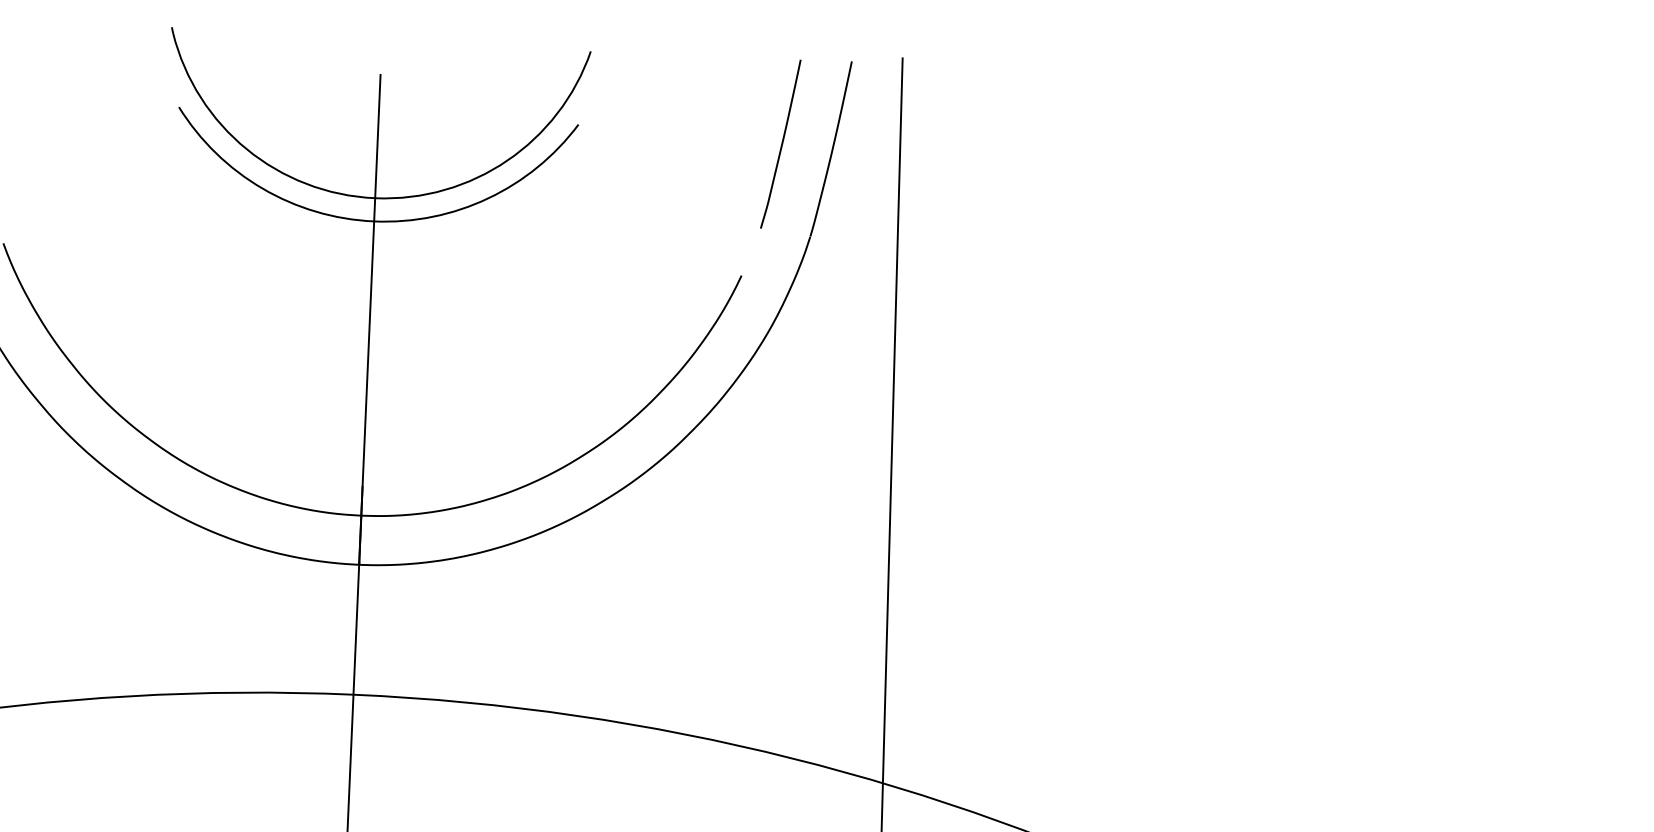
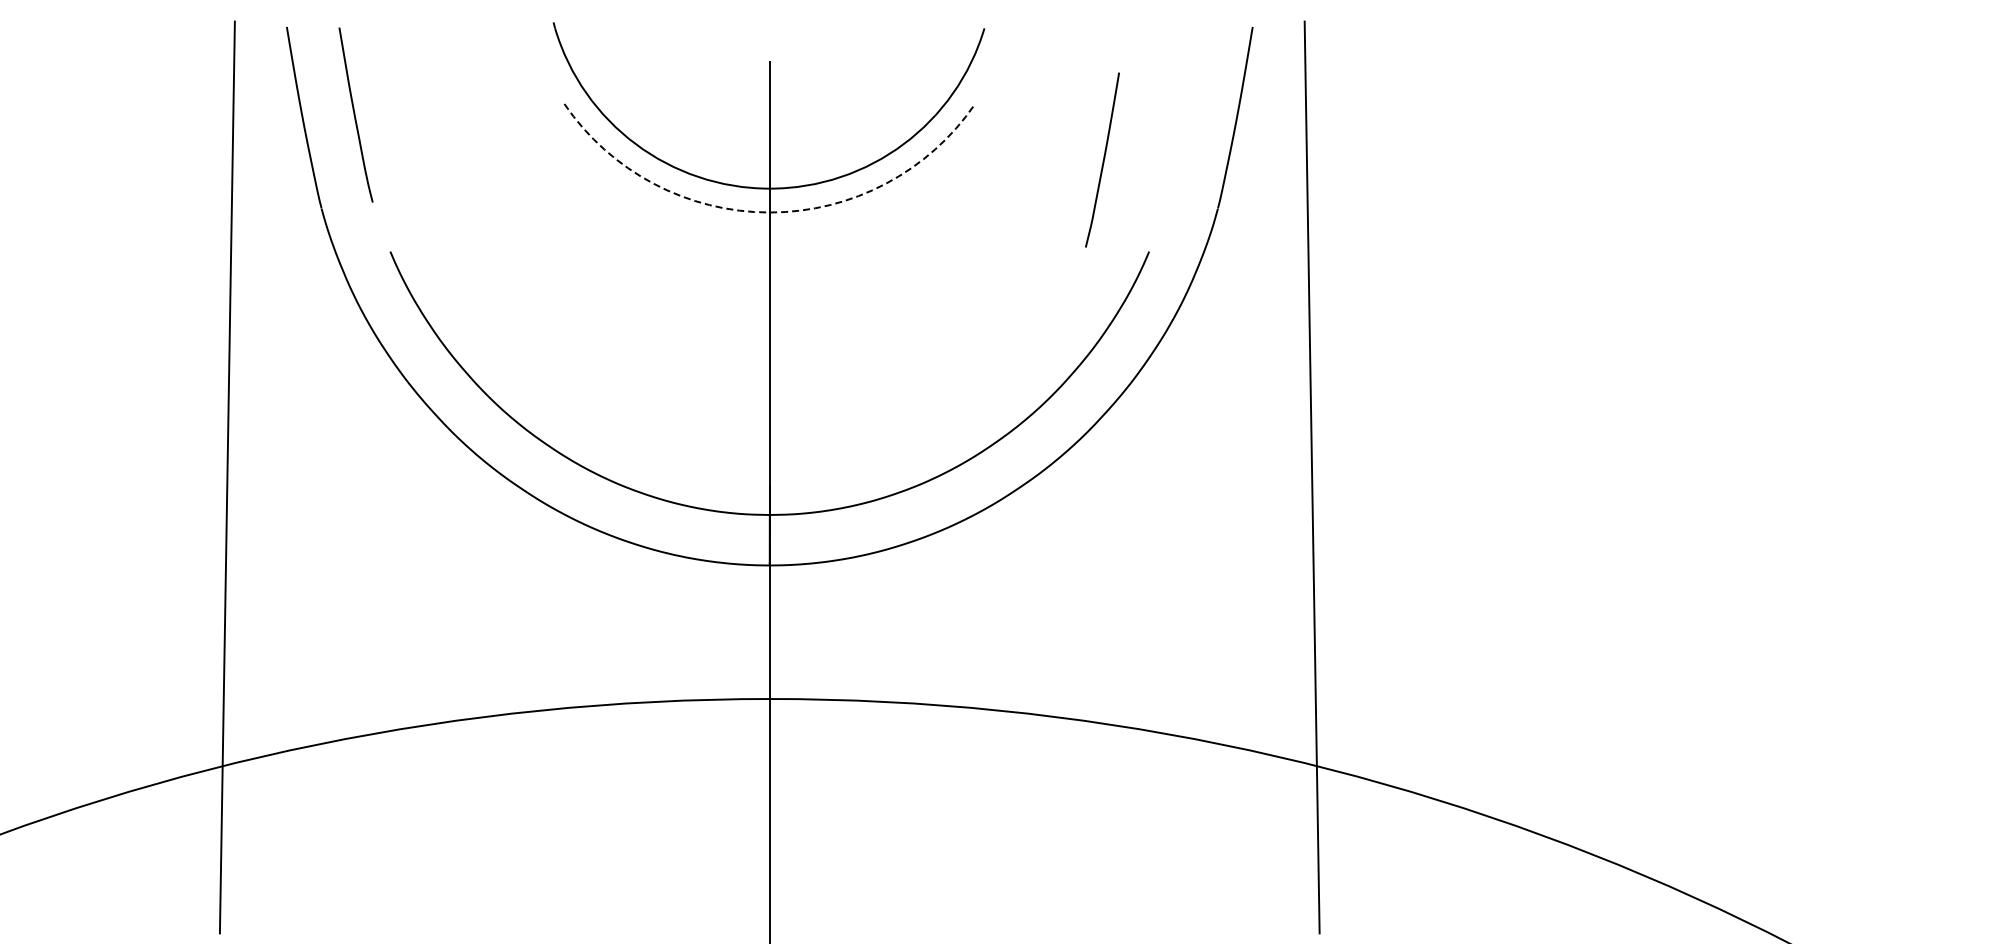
curve: (781, 143) -> (1103, 159), moved
arc: (373, 221) -> (769, 212), solid -> dashed

